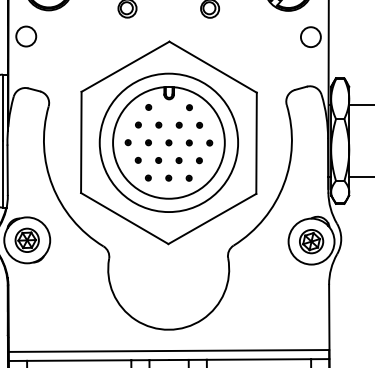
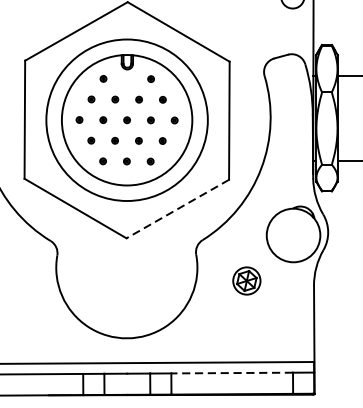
line: (212, 218) -> (177, 208), solid -> dashed
part: (311, 241) -> (246, 280), moved
line: (258, 359) -> (231, 373), solid -> dashed

